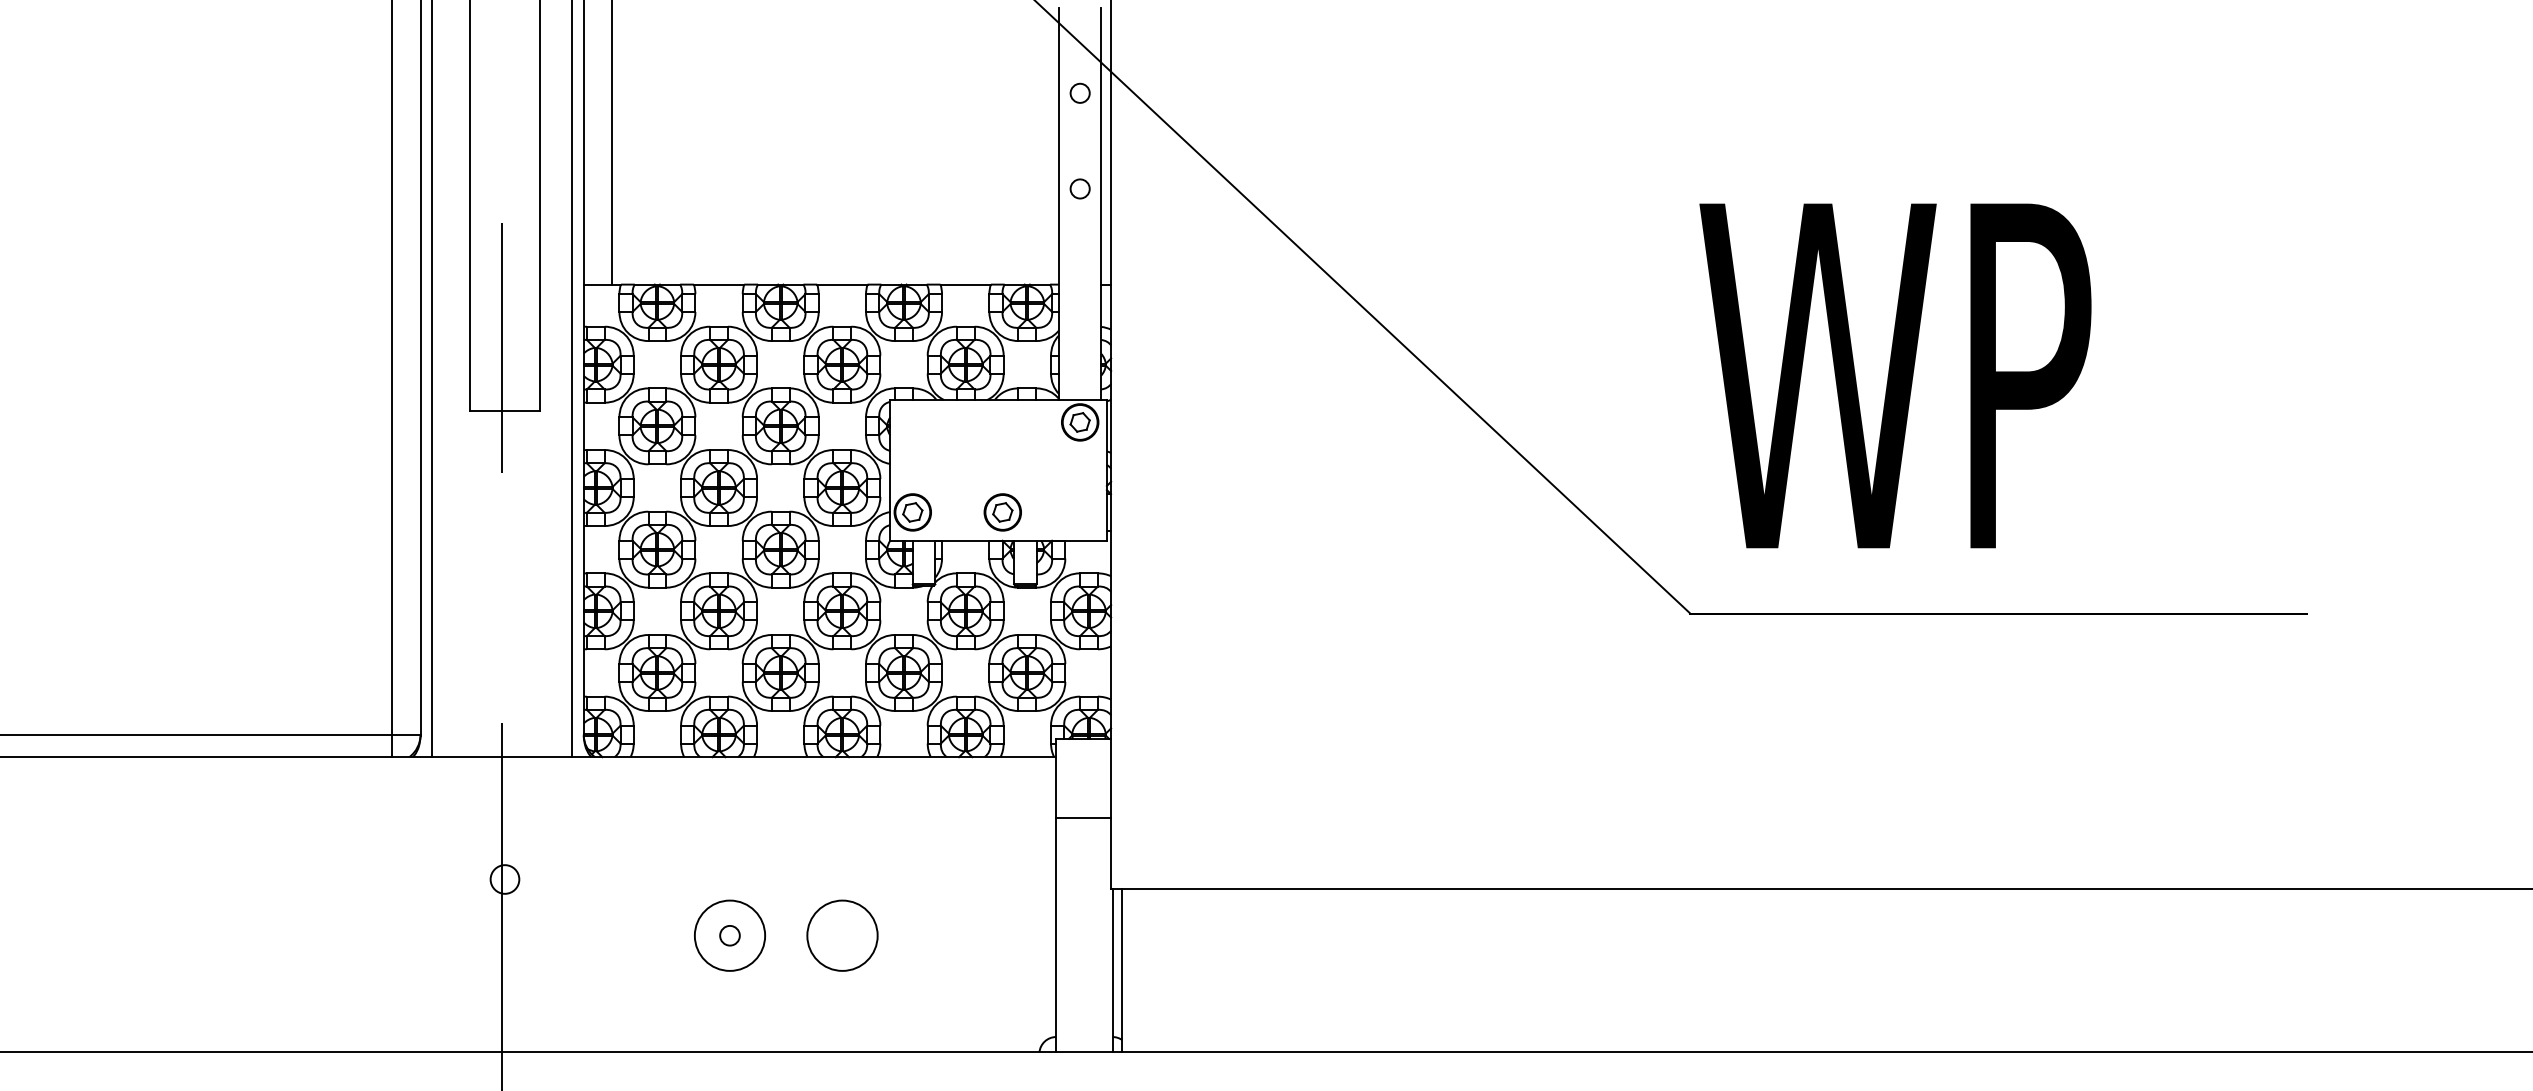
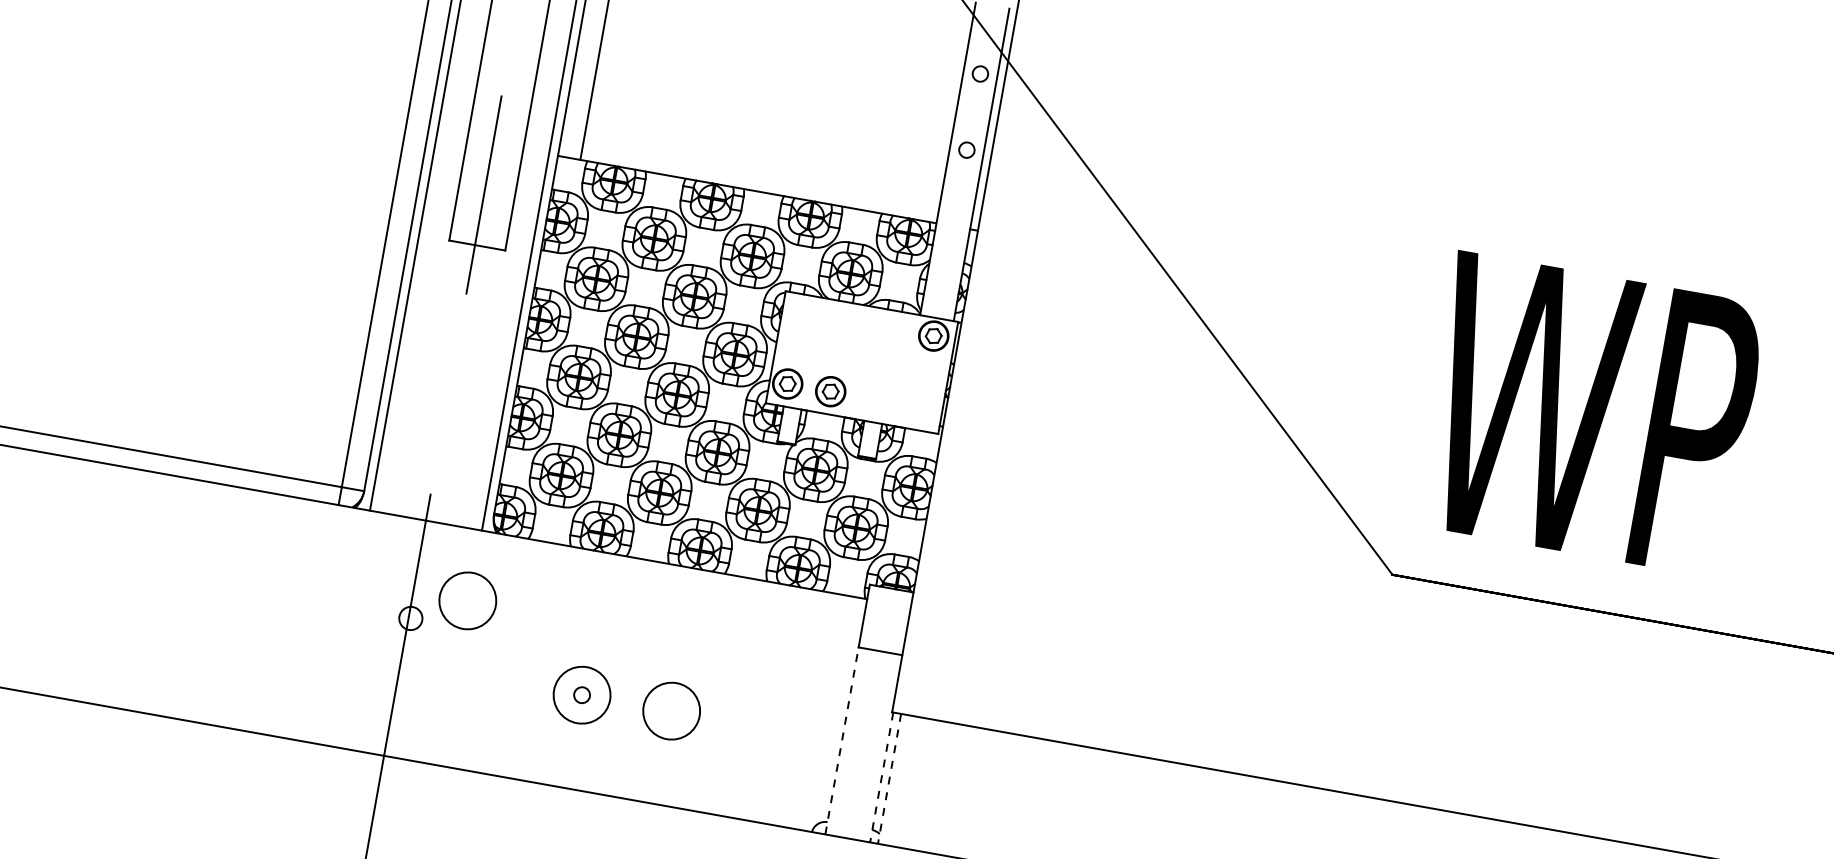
part: (1002, 512) -> (830, 391), moved
circle: (570, 845) -> (467, 600), added
line: (1056, 934) -> (842, 740), solid -> dashed
line: (1112, 970) -> (881, 777), solid -> dashed
line: (1122, 970) -> (889, 778), solid -> dashed

